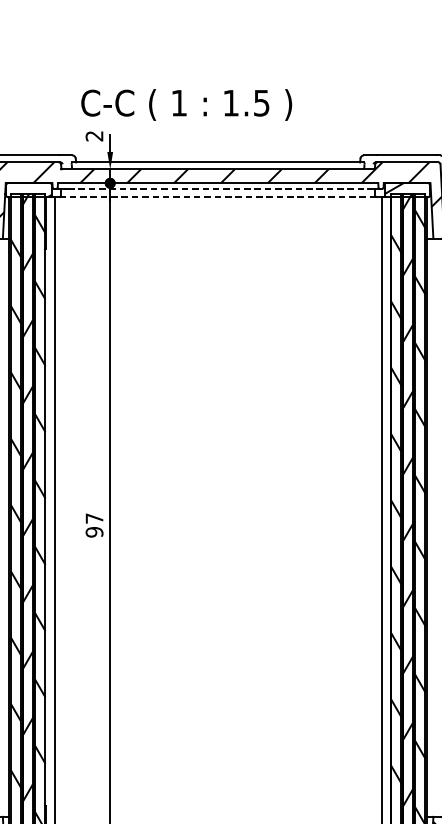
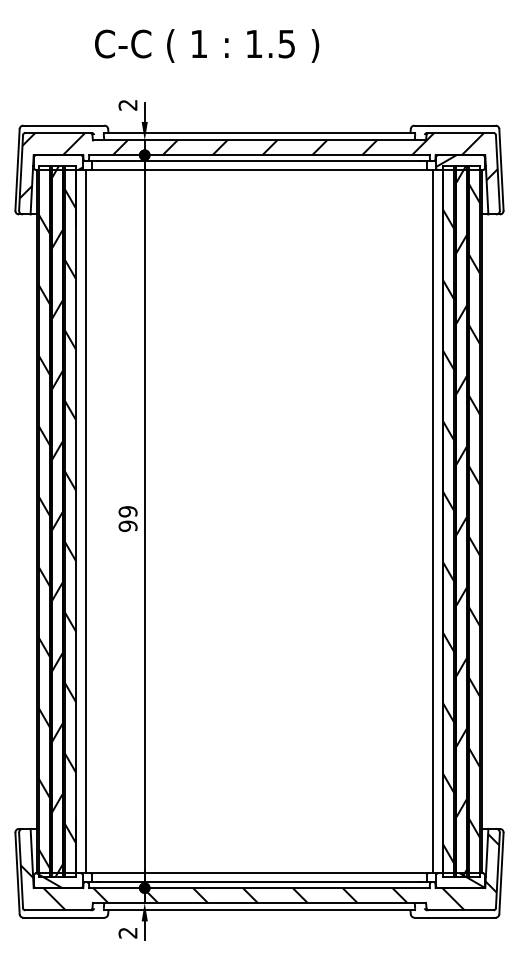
text: (187, 104) -> (207, 45), moved
line: (218, 189) -> (259, 161), dashed -> solid
line: (218, 197) -> (259, 170), dashed -> solid
text: (93, 518) -> (127, 511), 97 -> 99

